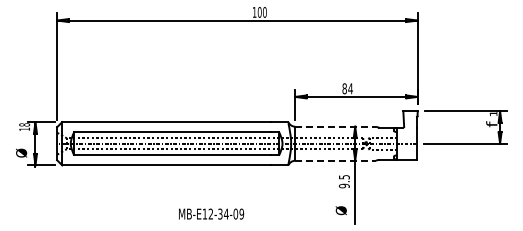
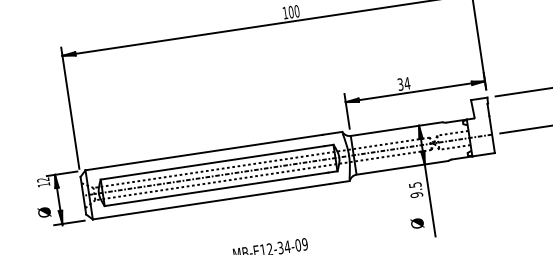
text: (344, 88) -> (400, 84), 84 -> 34
text: (24, 124) -> (43, 179), 18 -> 12
line: (336, 126) -> (397, 128), dashed -> solid
line: (336, 160) -> (403, 167), dashed -> solid

